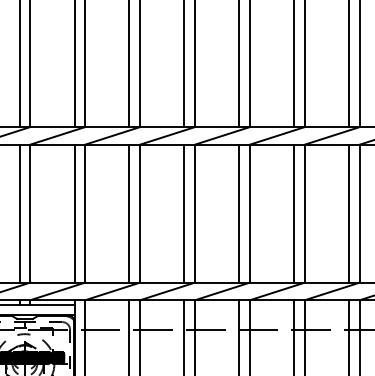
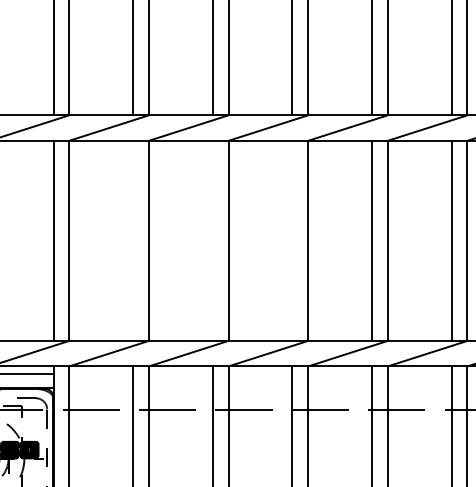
line: (129, 213) -> (133, 240), removed
line: (184, 213) -> (213, 240), removed
line: (239, 213) -> (292, 240), removed

